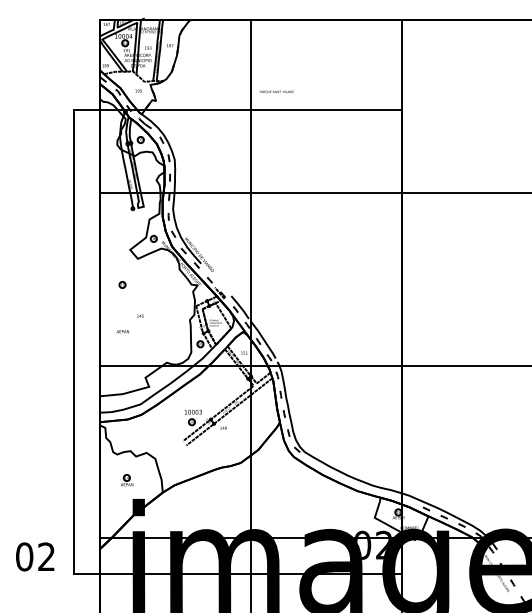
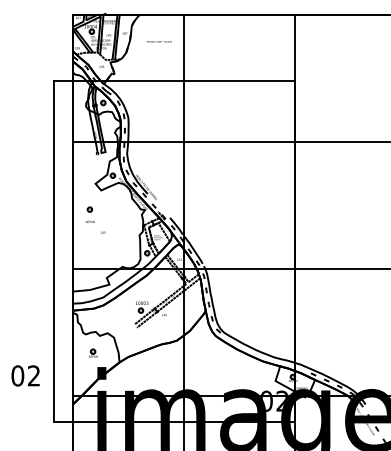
text: (276, 91) -> (159, 41), moved
text: (122, 331) -> (89, 221), moved
text: (35, 556) -> (25, 375), moved

